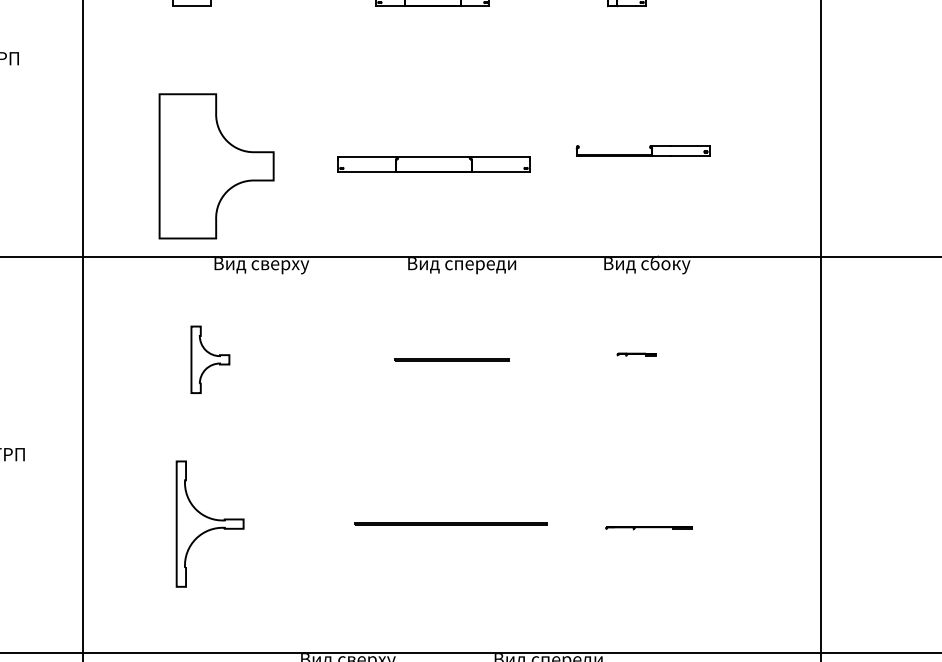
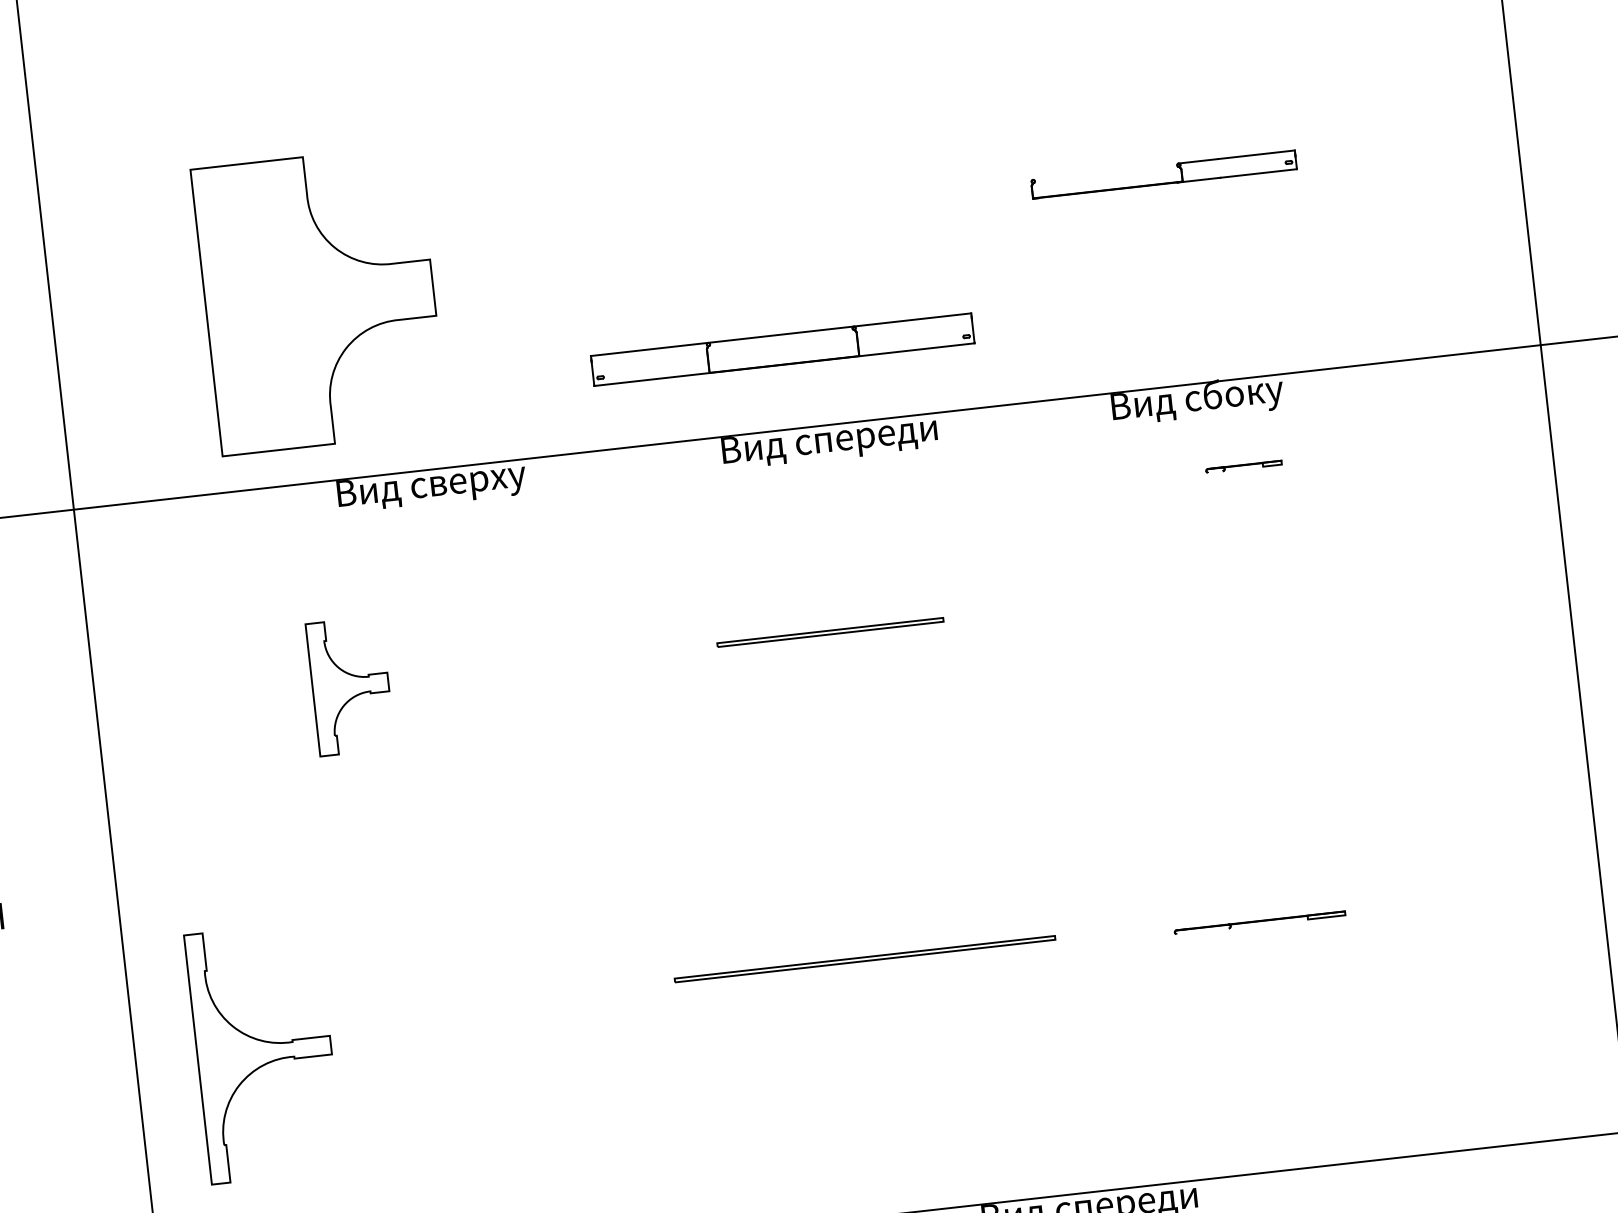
part: (433, 164) -> (781, 349), moved
part: (636, 354) -> (1243, 466), moved
part: (209, 523) -> (263, 1051), moved

